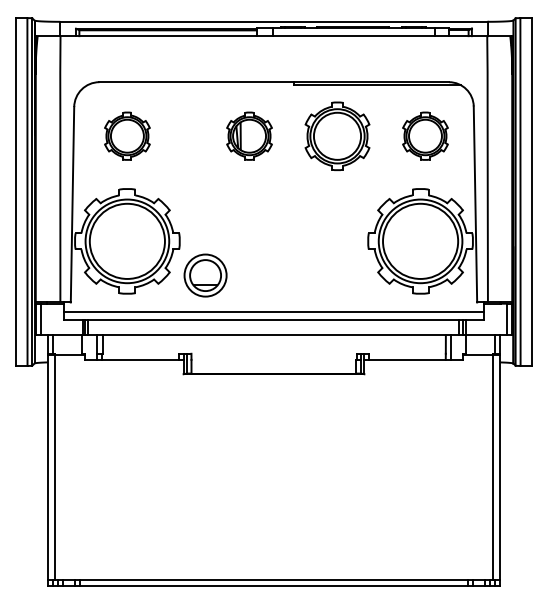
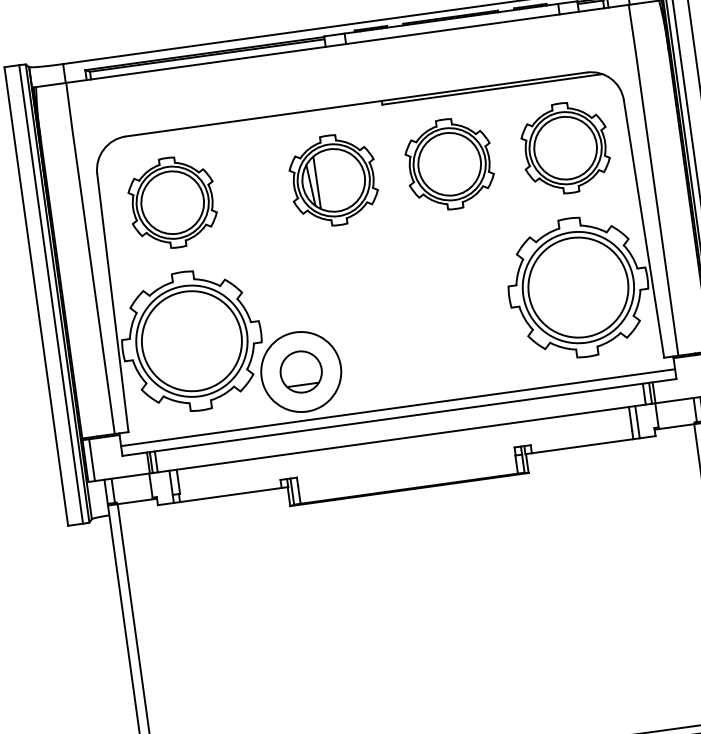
part: (127, 135) -> (172, 201), size x1.43
part: (249, 135) -> (333, 179), size x1.43
part: (425, 135) -> (565, 147), size x1.43
circle: (205, 275) -> (301, 371), size x1.43

